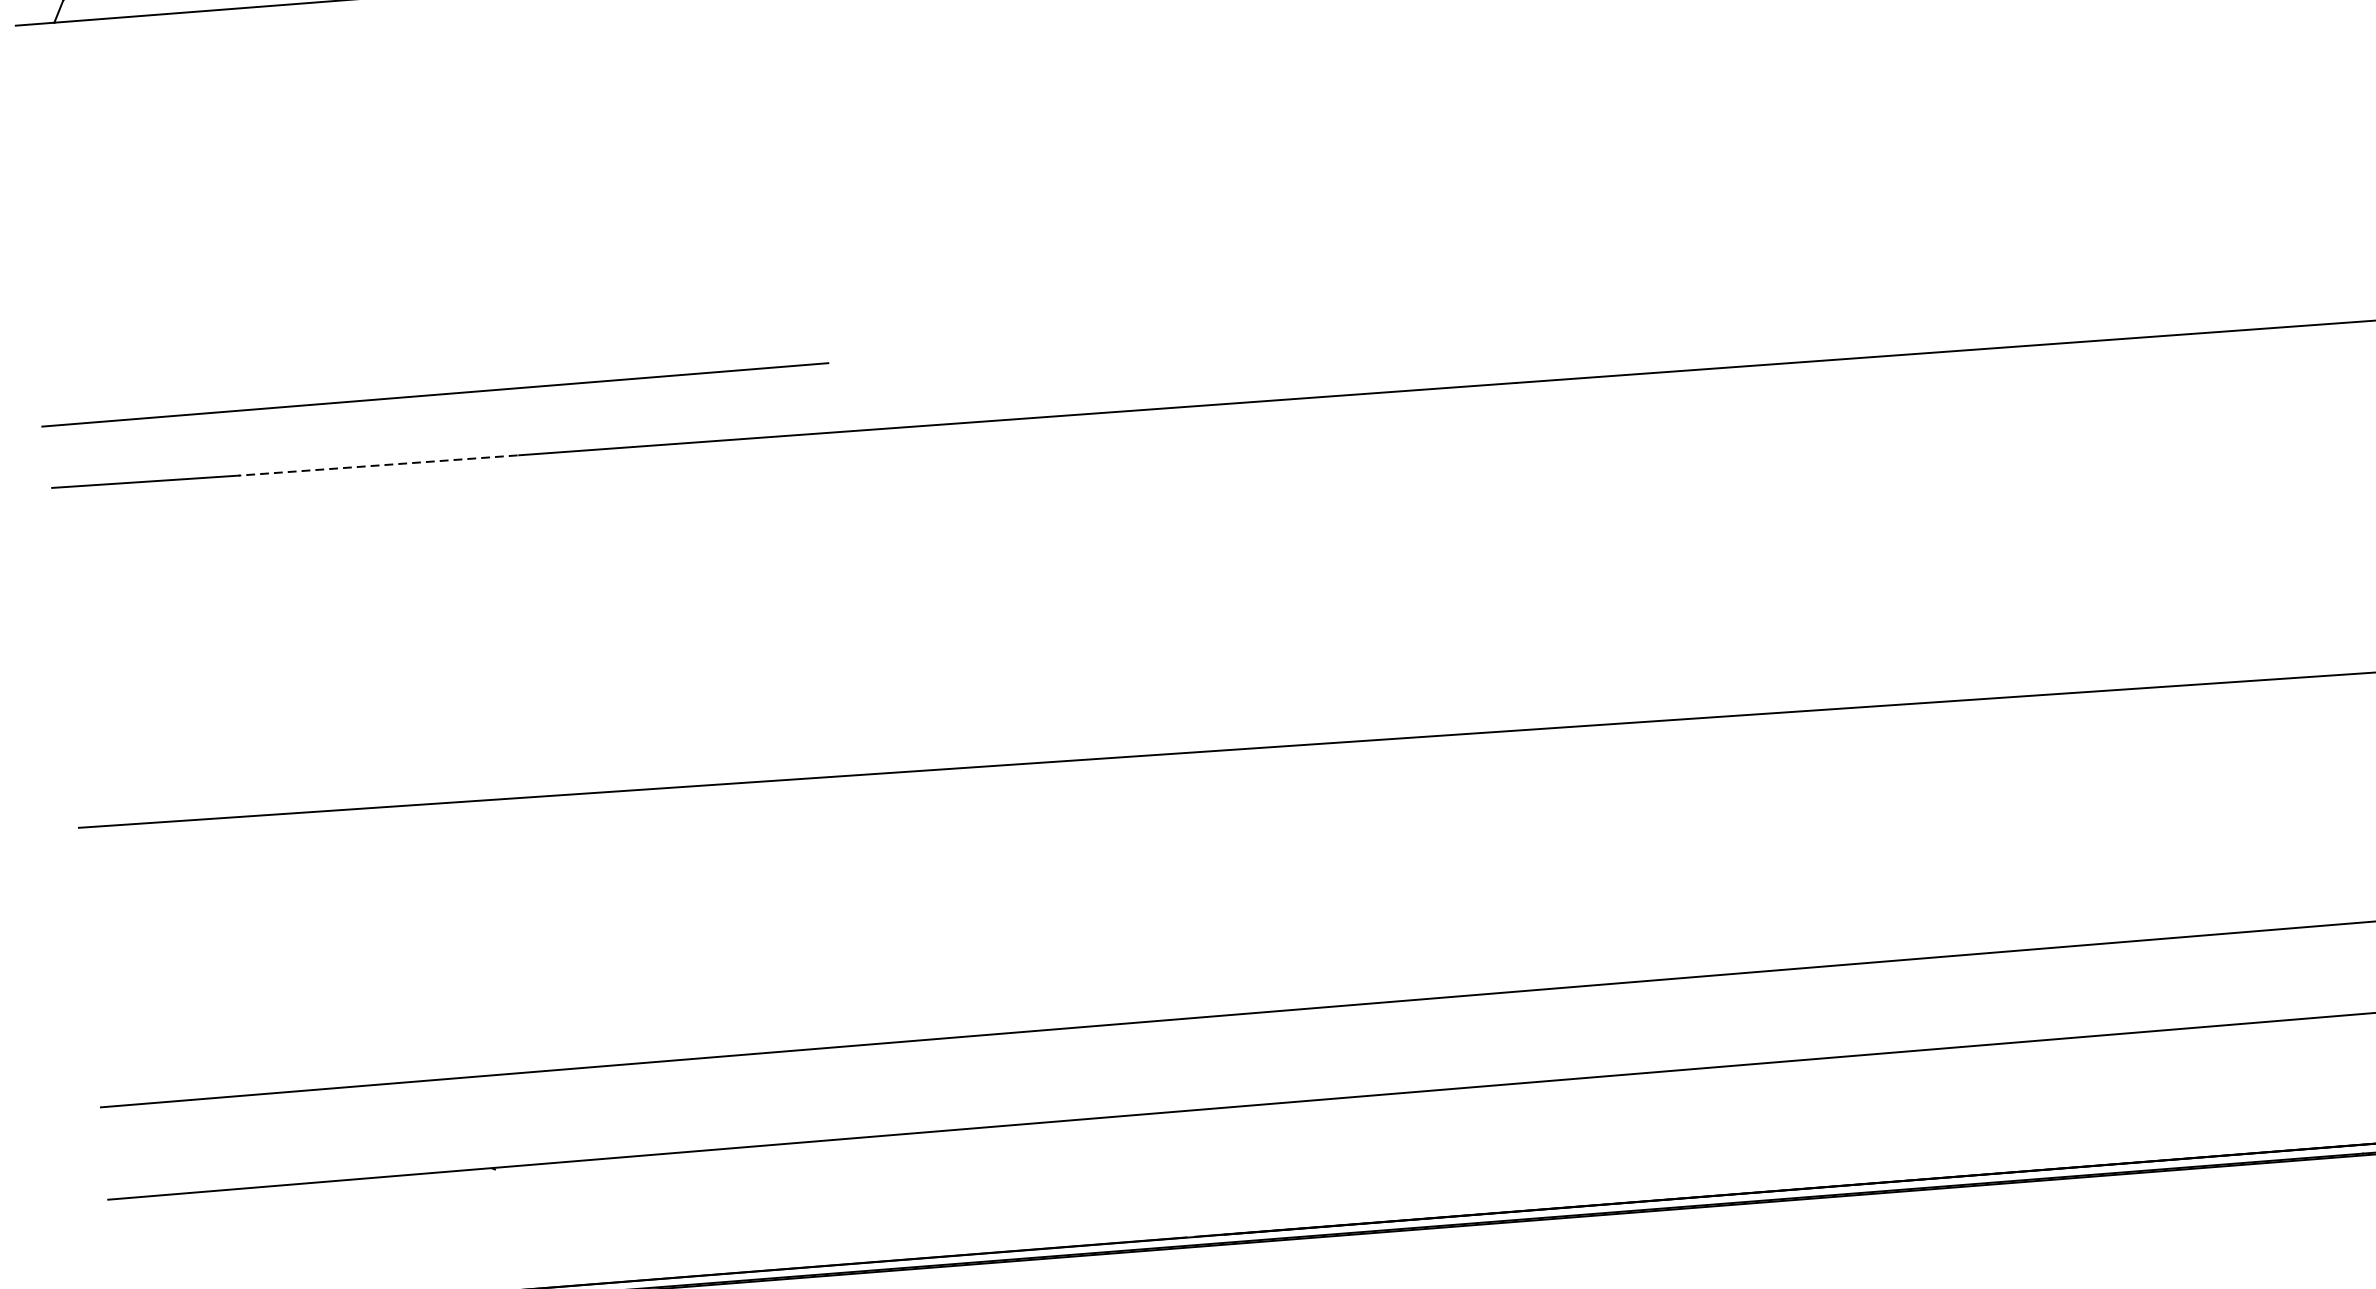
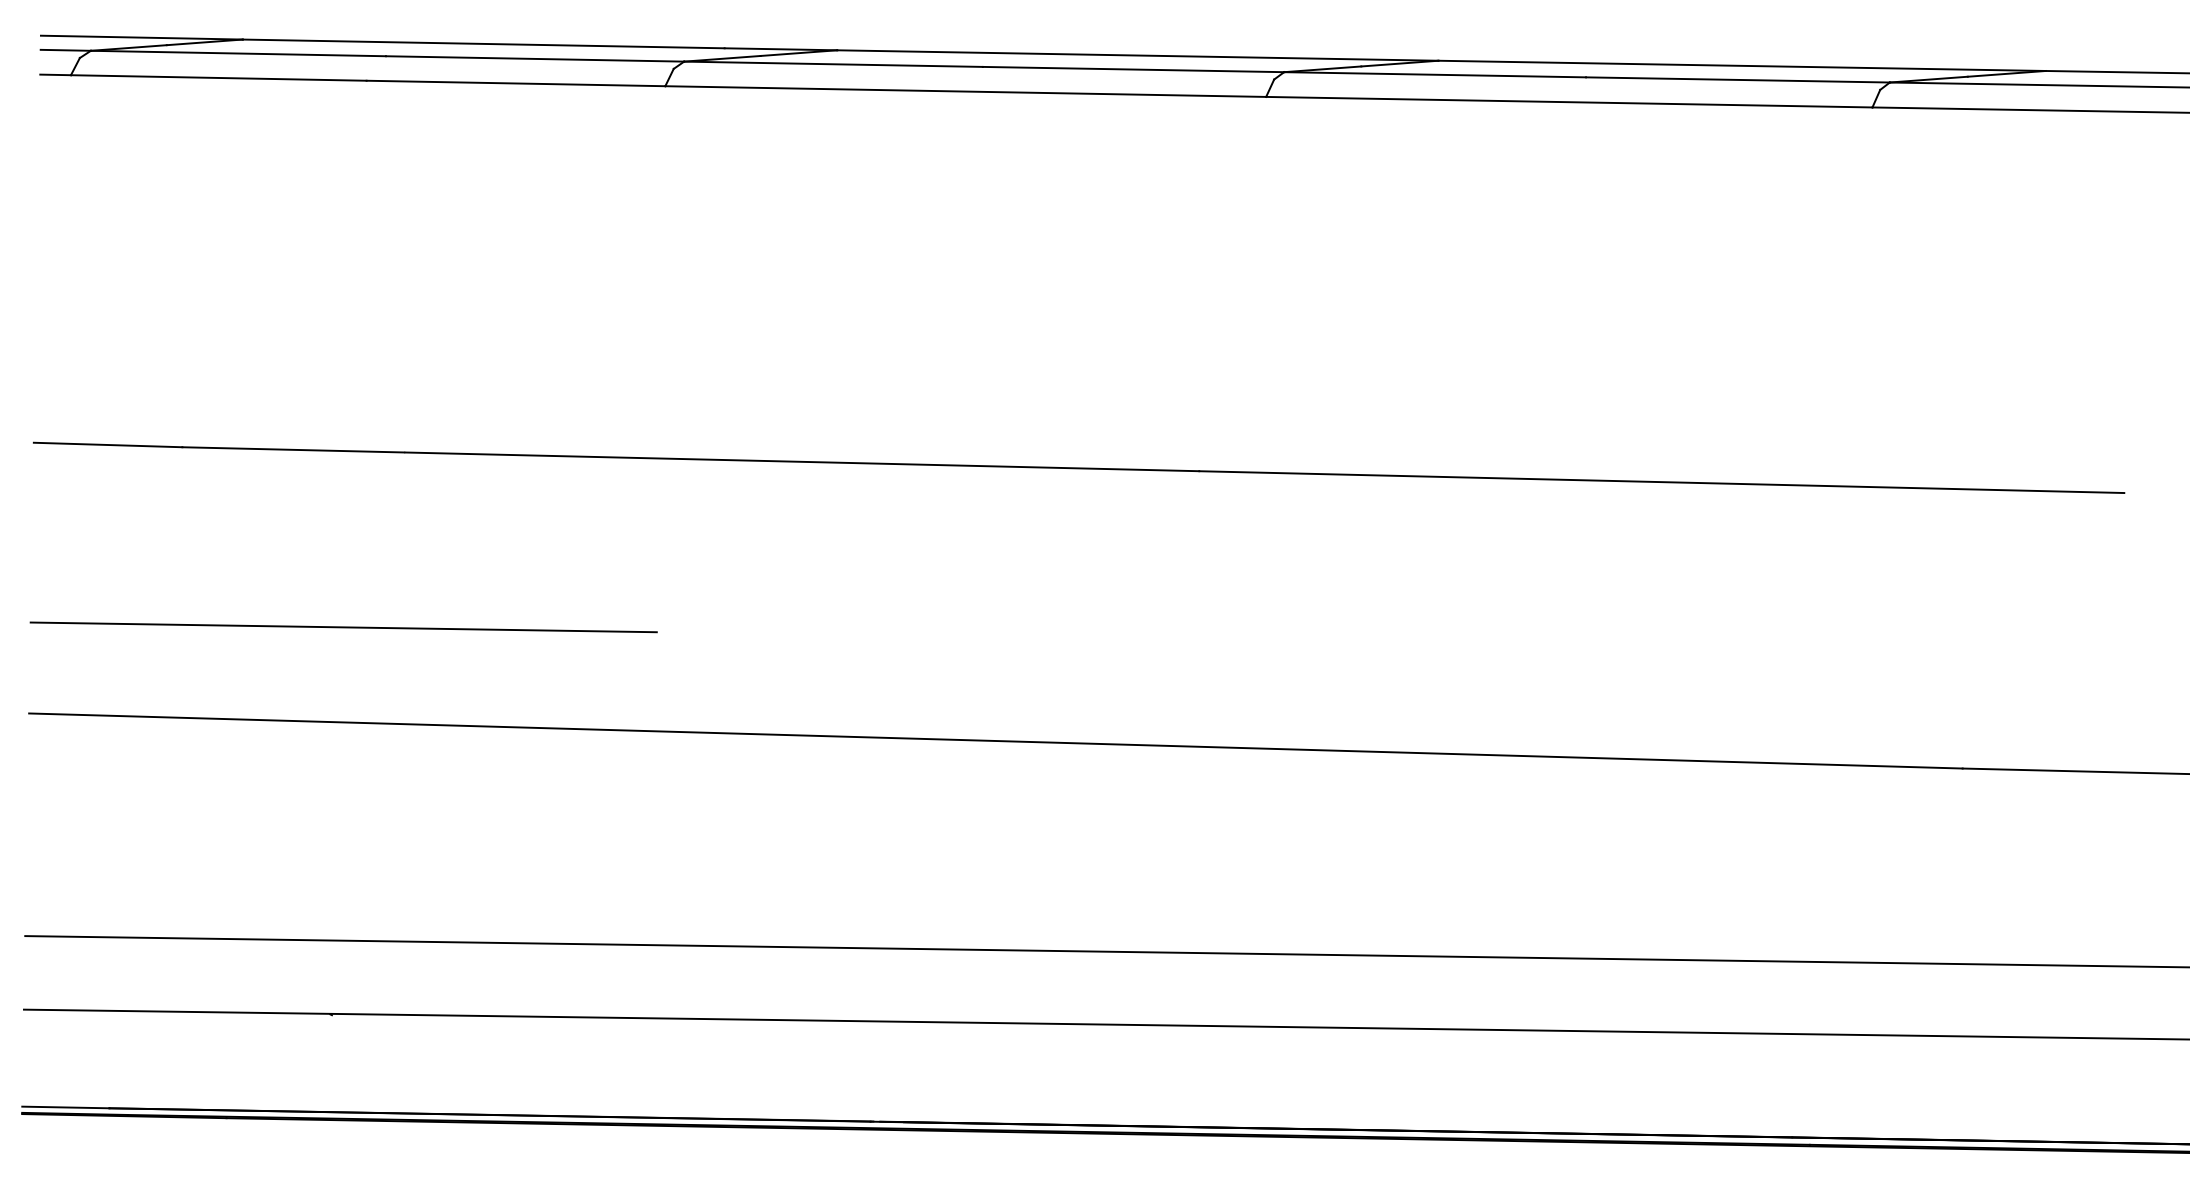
line: (434, 395) -> (343, 627), moved
line: (378, 465) -> (293, 449), dashed -> solid

